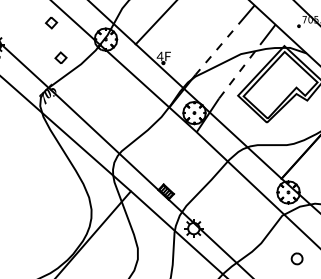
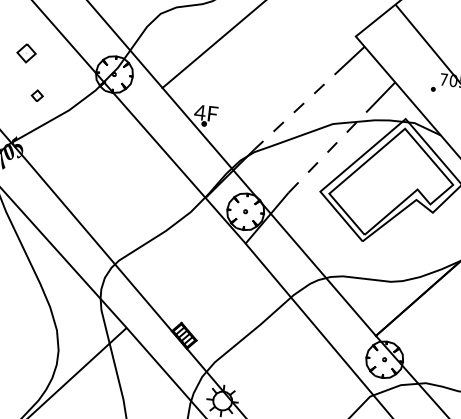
part: (51, 23) -> (26, 54), moved
part: (60, 57) -> (36, 95), size x0.6

